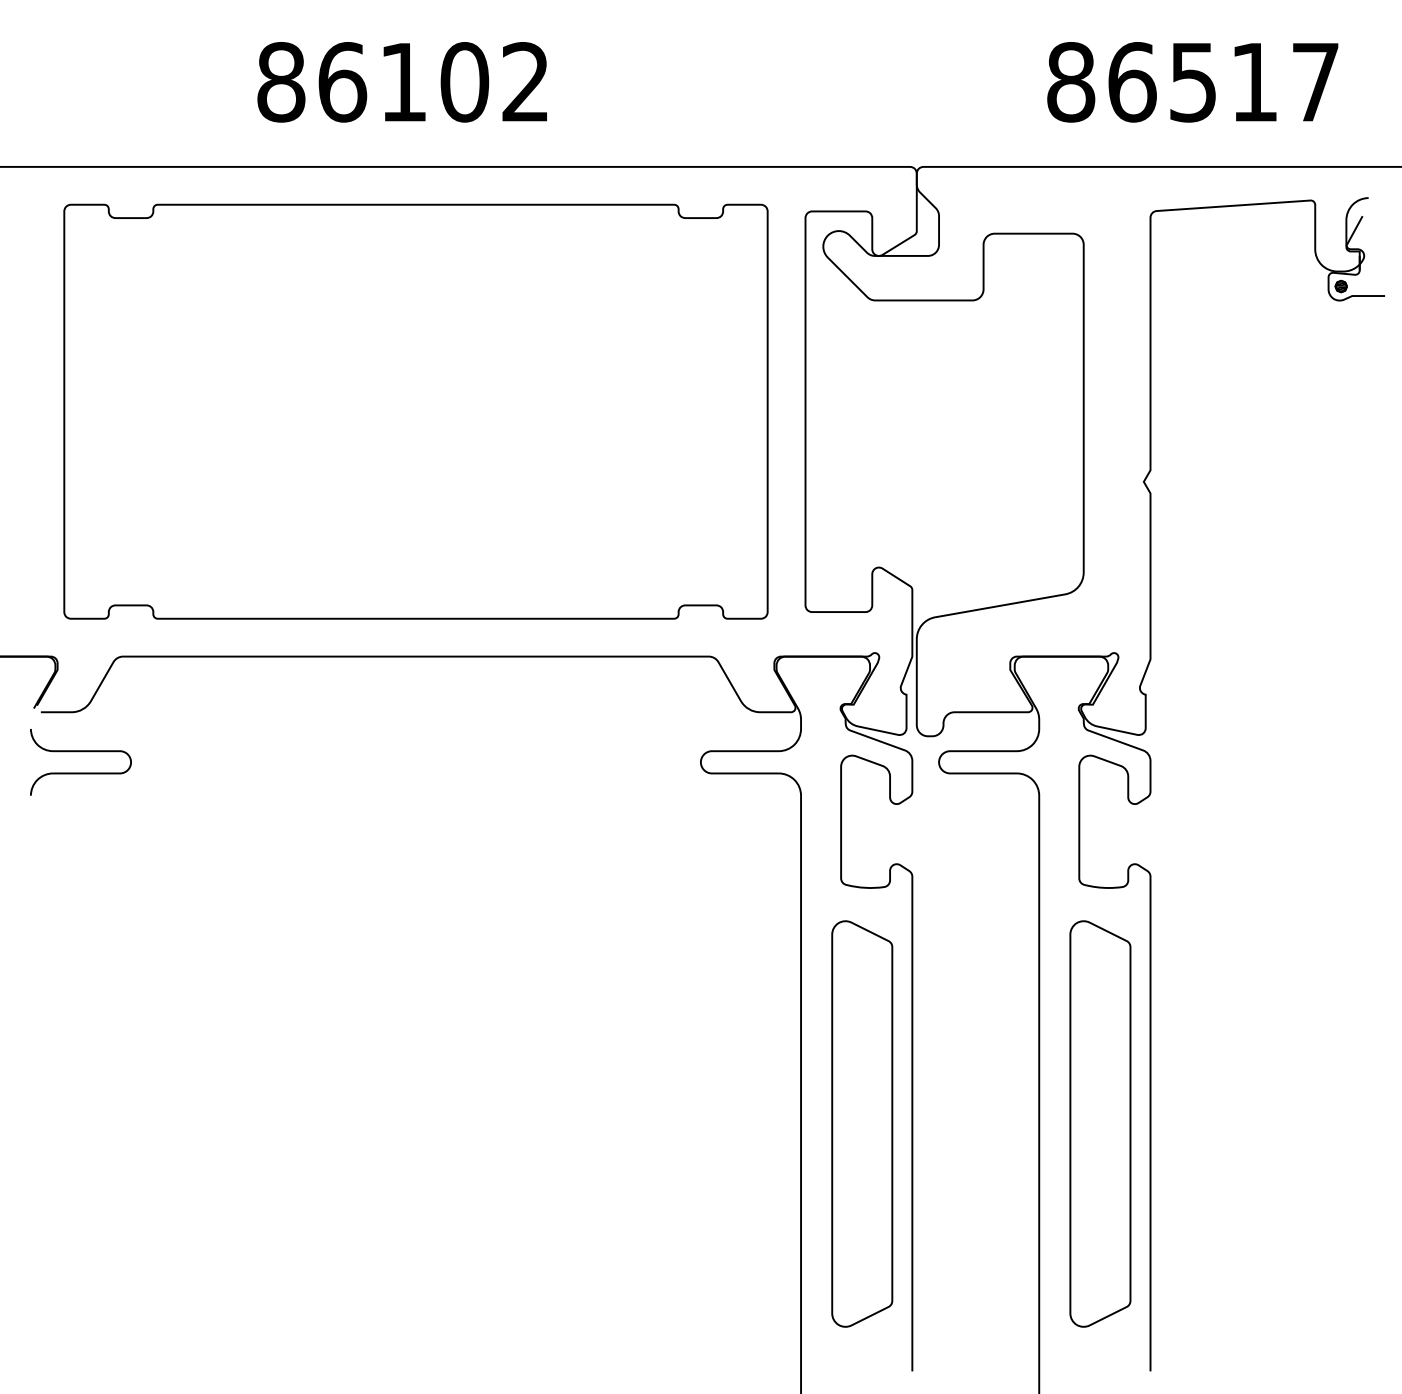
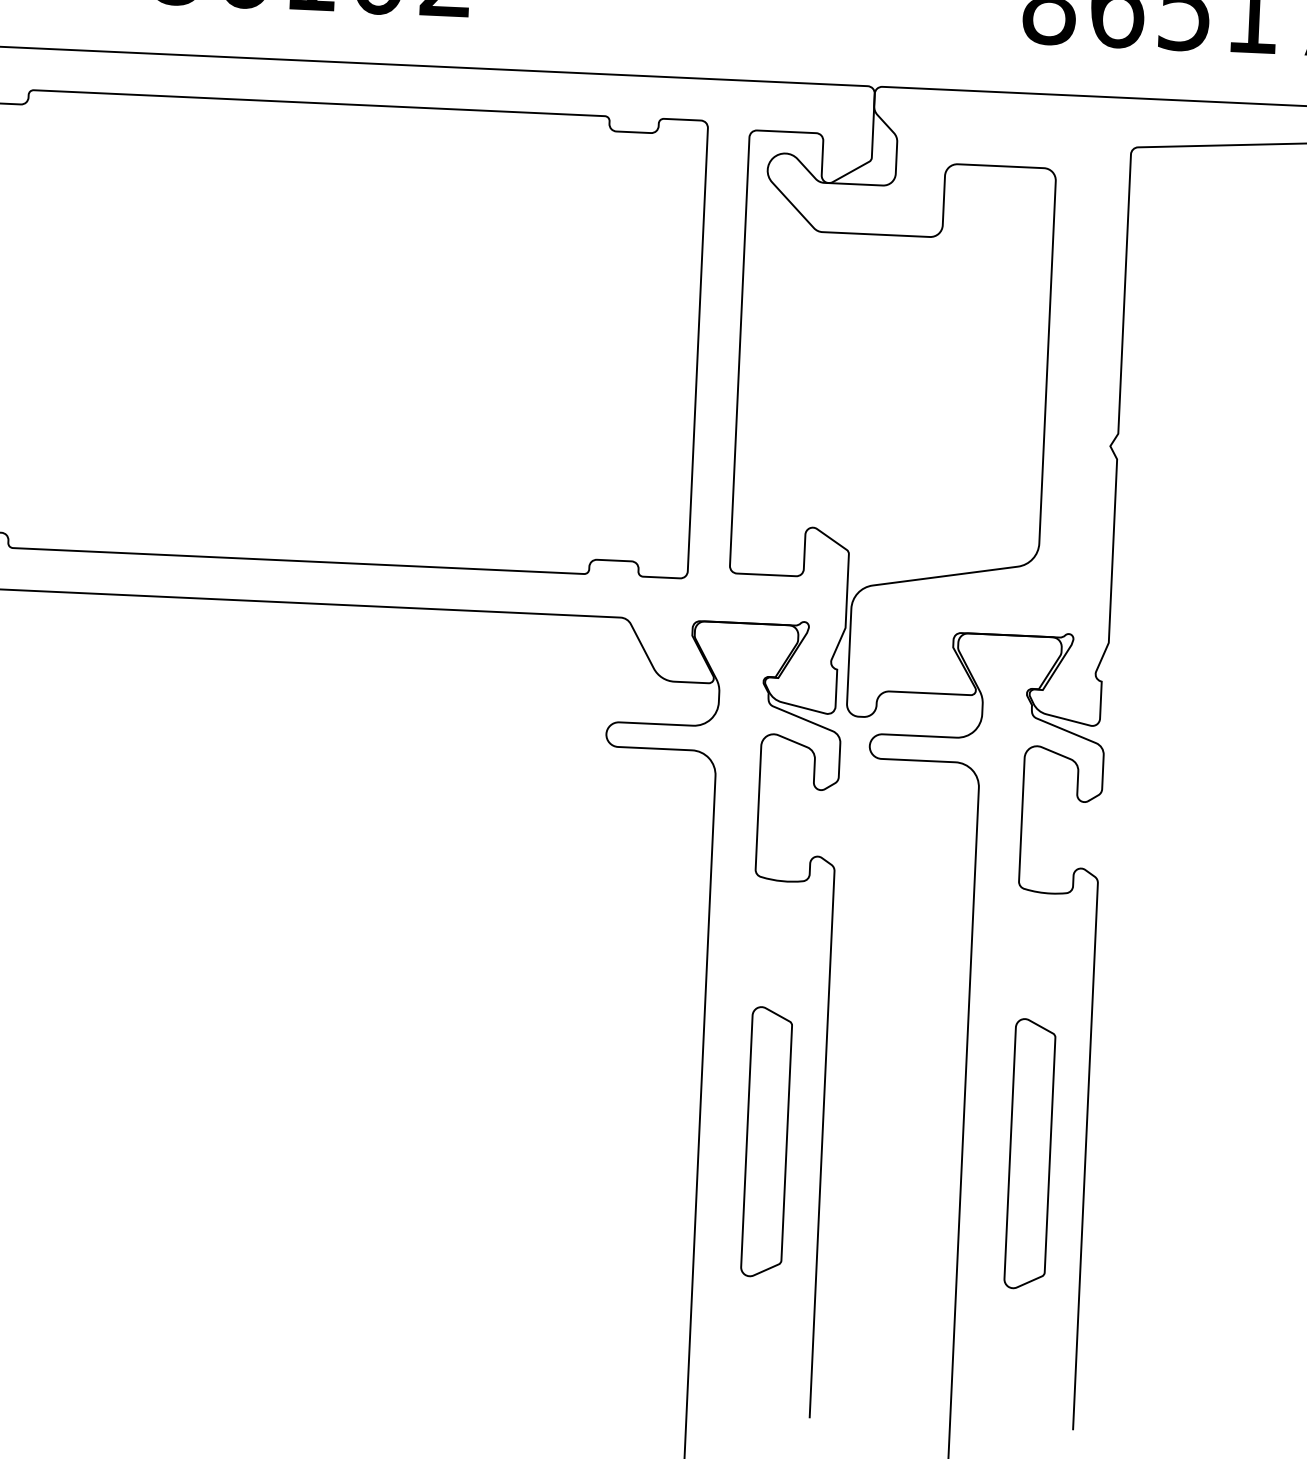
part: (862, 1123) -> (767, 1141), size x0.6
part: (1100, 1123) -> (1030, 1153), size x0.6

